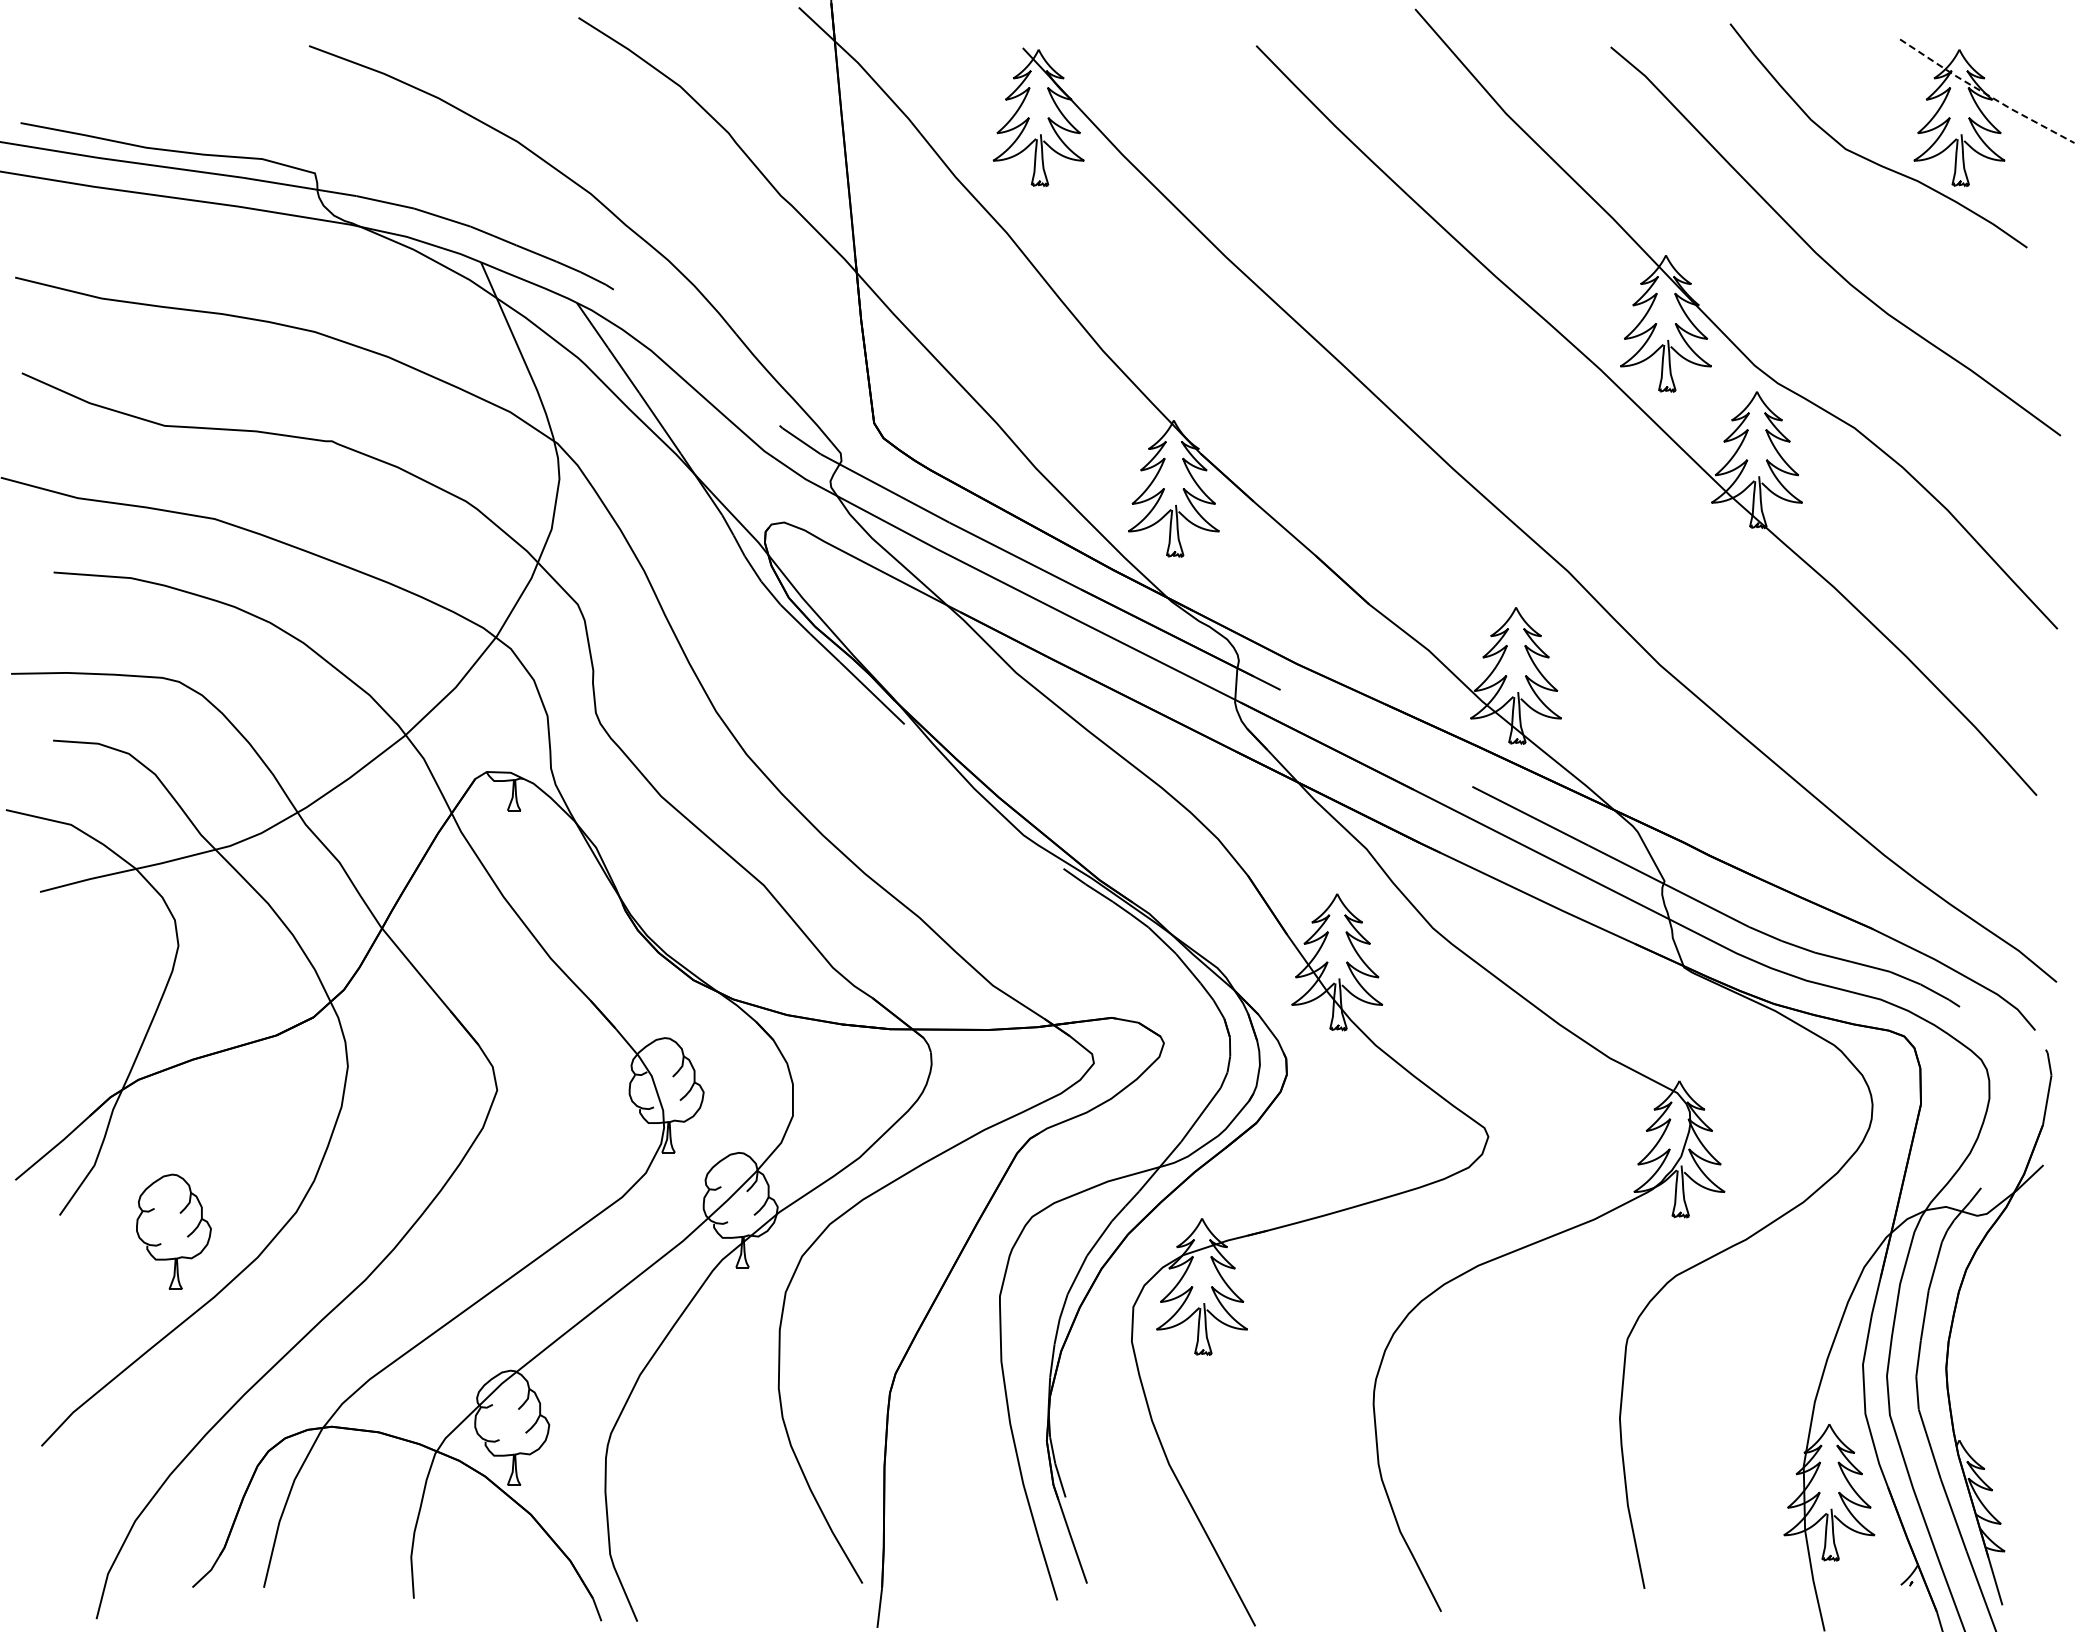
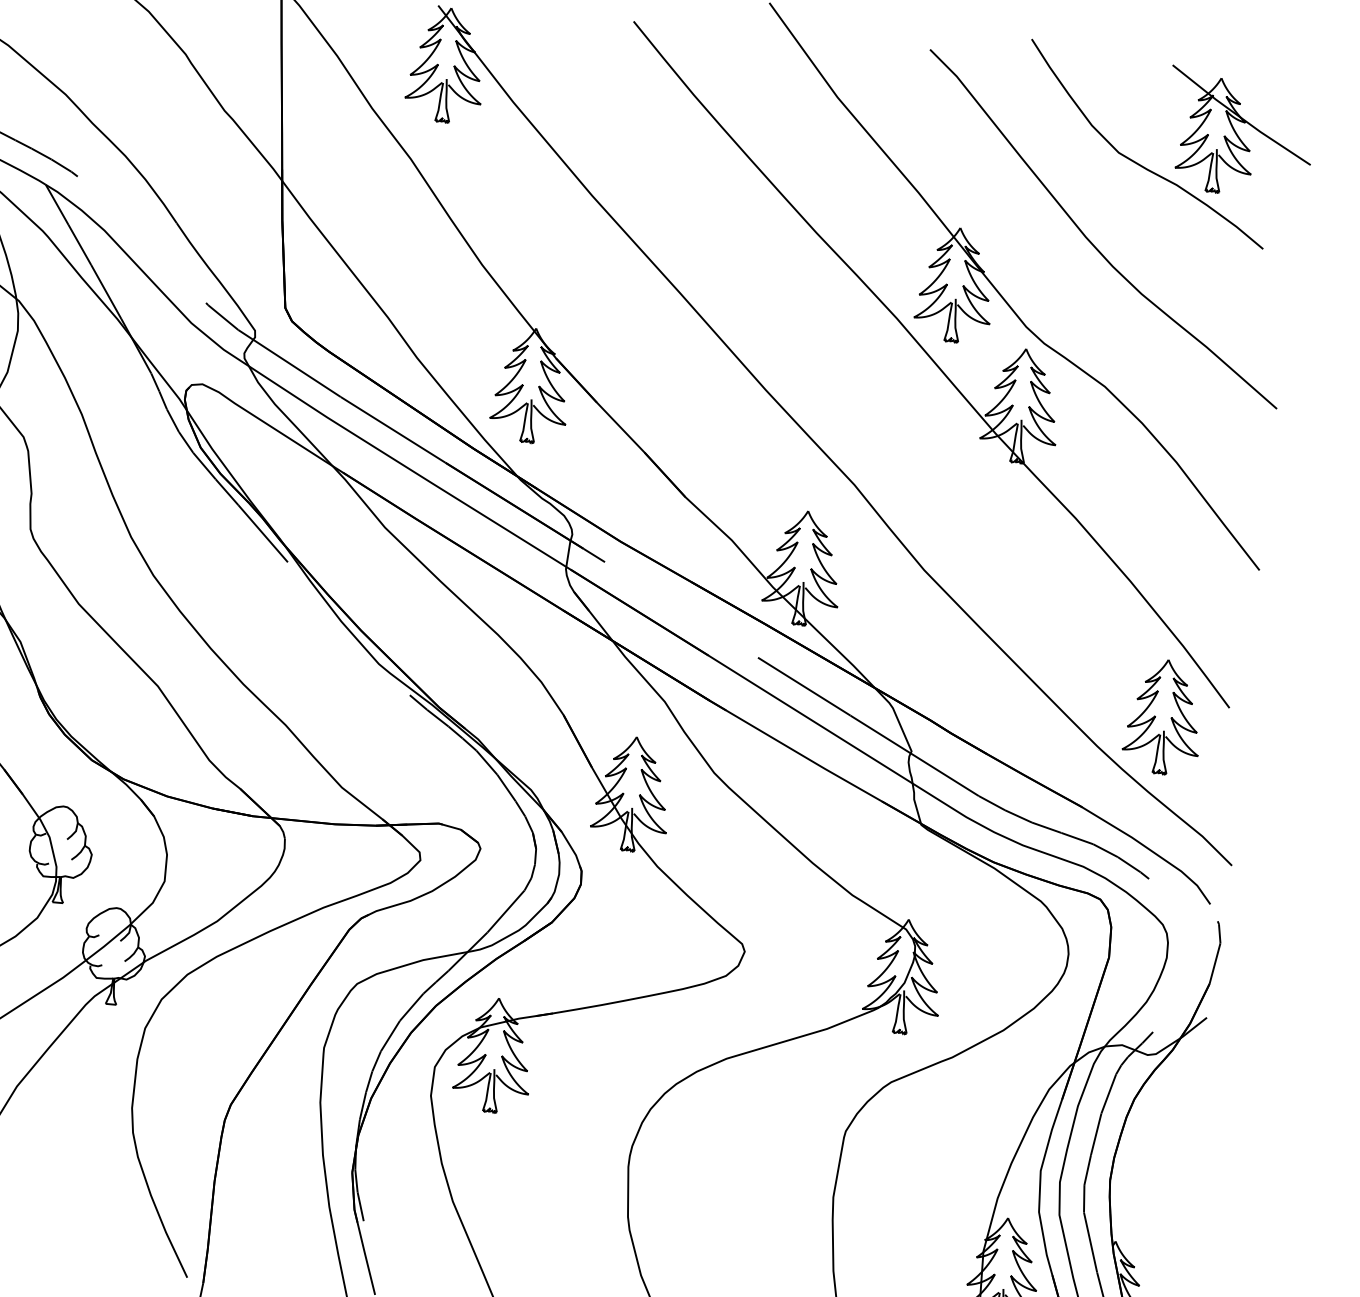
line: (1985, 93) -> (1240, 116), dashed -> solid
part: (1959, 813) -> (1163, 717), added

